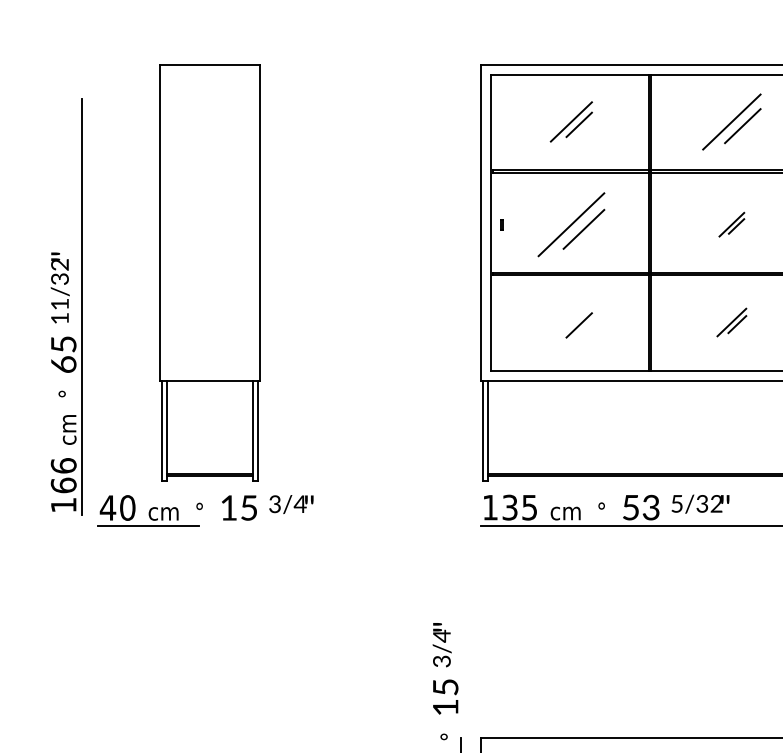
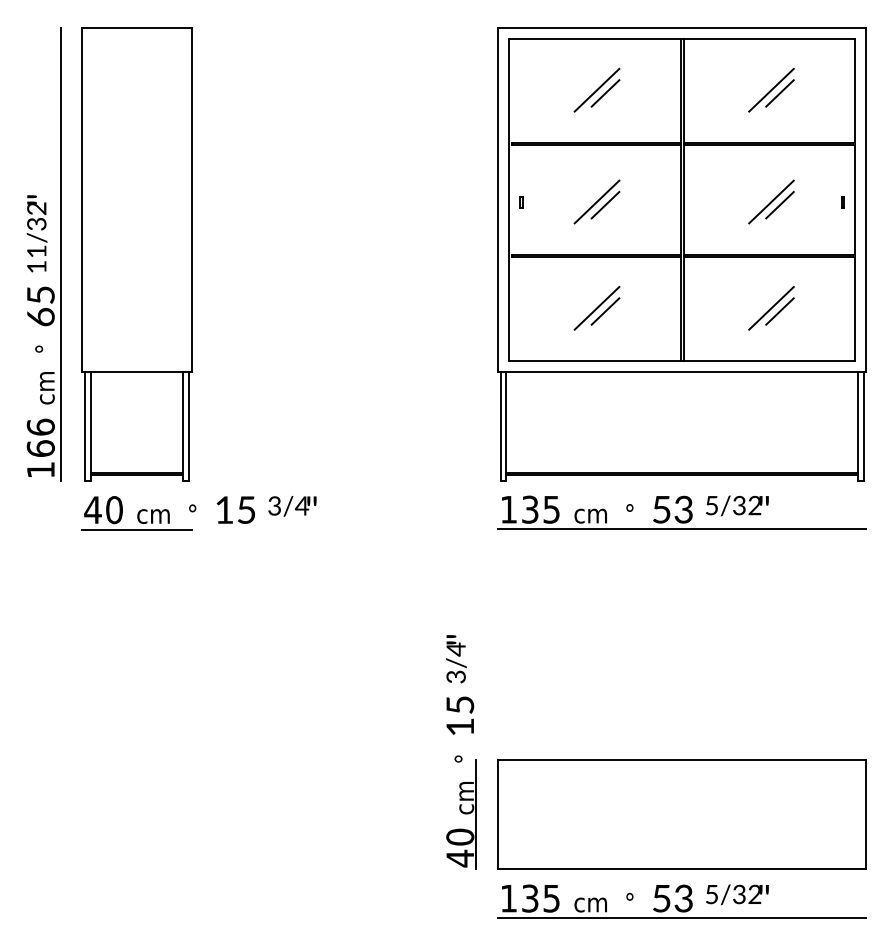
part: (731, 121) -> (771, 89), size x0.71
part: (570, 224) -> (596, 201), size x0.62
part: (731, 224) -> (771, 201), size x1.67
part: (209, 272) -> (136, 254), moved
part: (66, 307) -> (43, 254), moved
line: (570, 322) -> (596, 308), added
part: (731, 322) -> (771, 308), size x1.43

